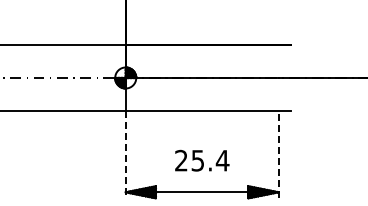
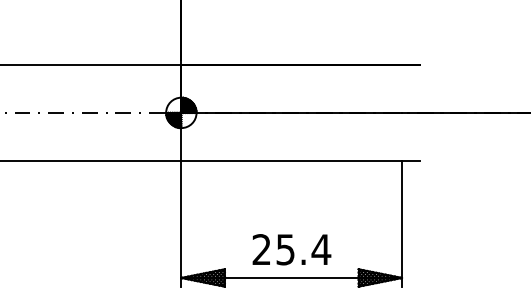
line: (125, 154) -> (181, 223), dashed -> solid
line: (278, 154) -> (401, 223), dashed -> solid
text: (202, 160) -> (292, 249), moved

